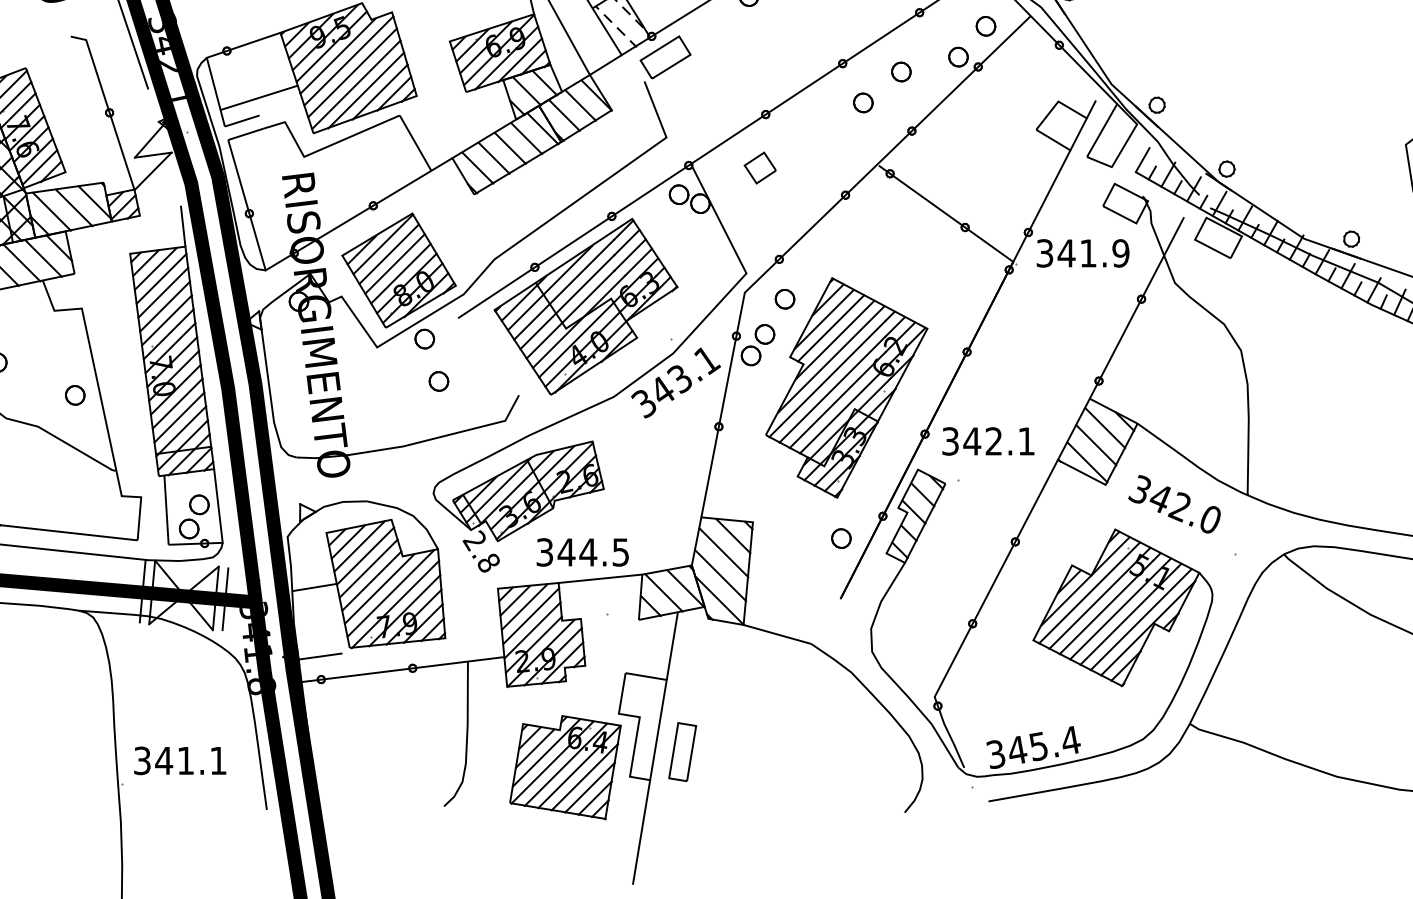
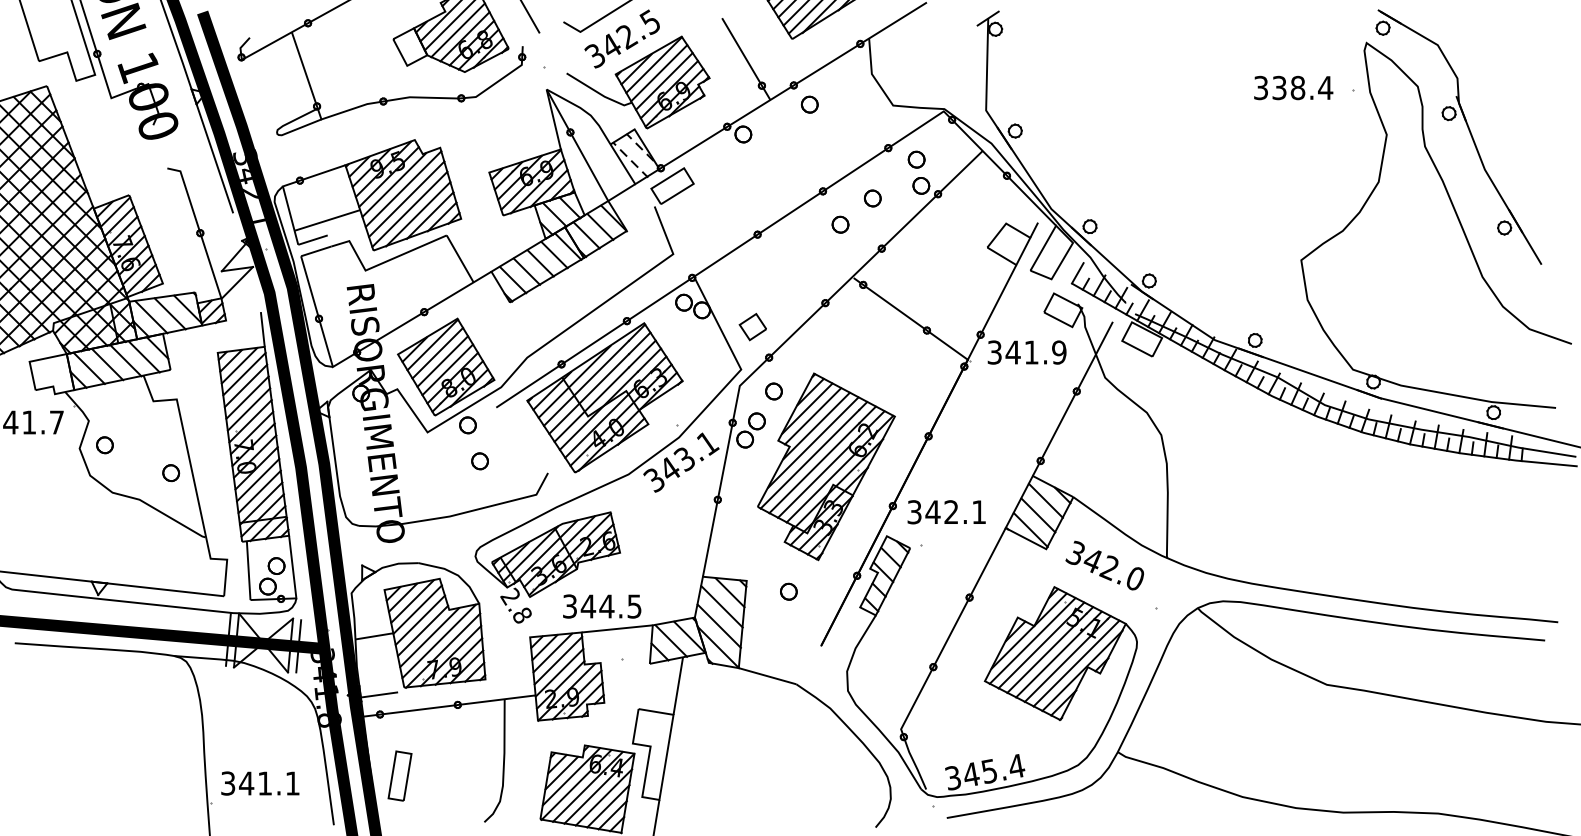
part: (985, 26) -> (916, 159), moved
part: (759, 168) -> (752, 327), moved
part: (840, 538) -> (788, 591), moved
part: (682, 751) -> (399, 775), moved

